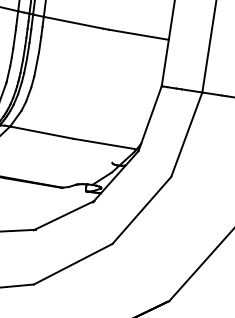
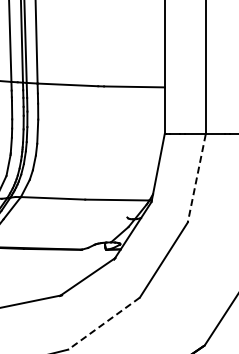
line: (186, 134) -> (196, 178), solid -> dashed
line: (72, 263) -> (103, 323), solid -> dashed

